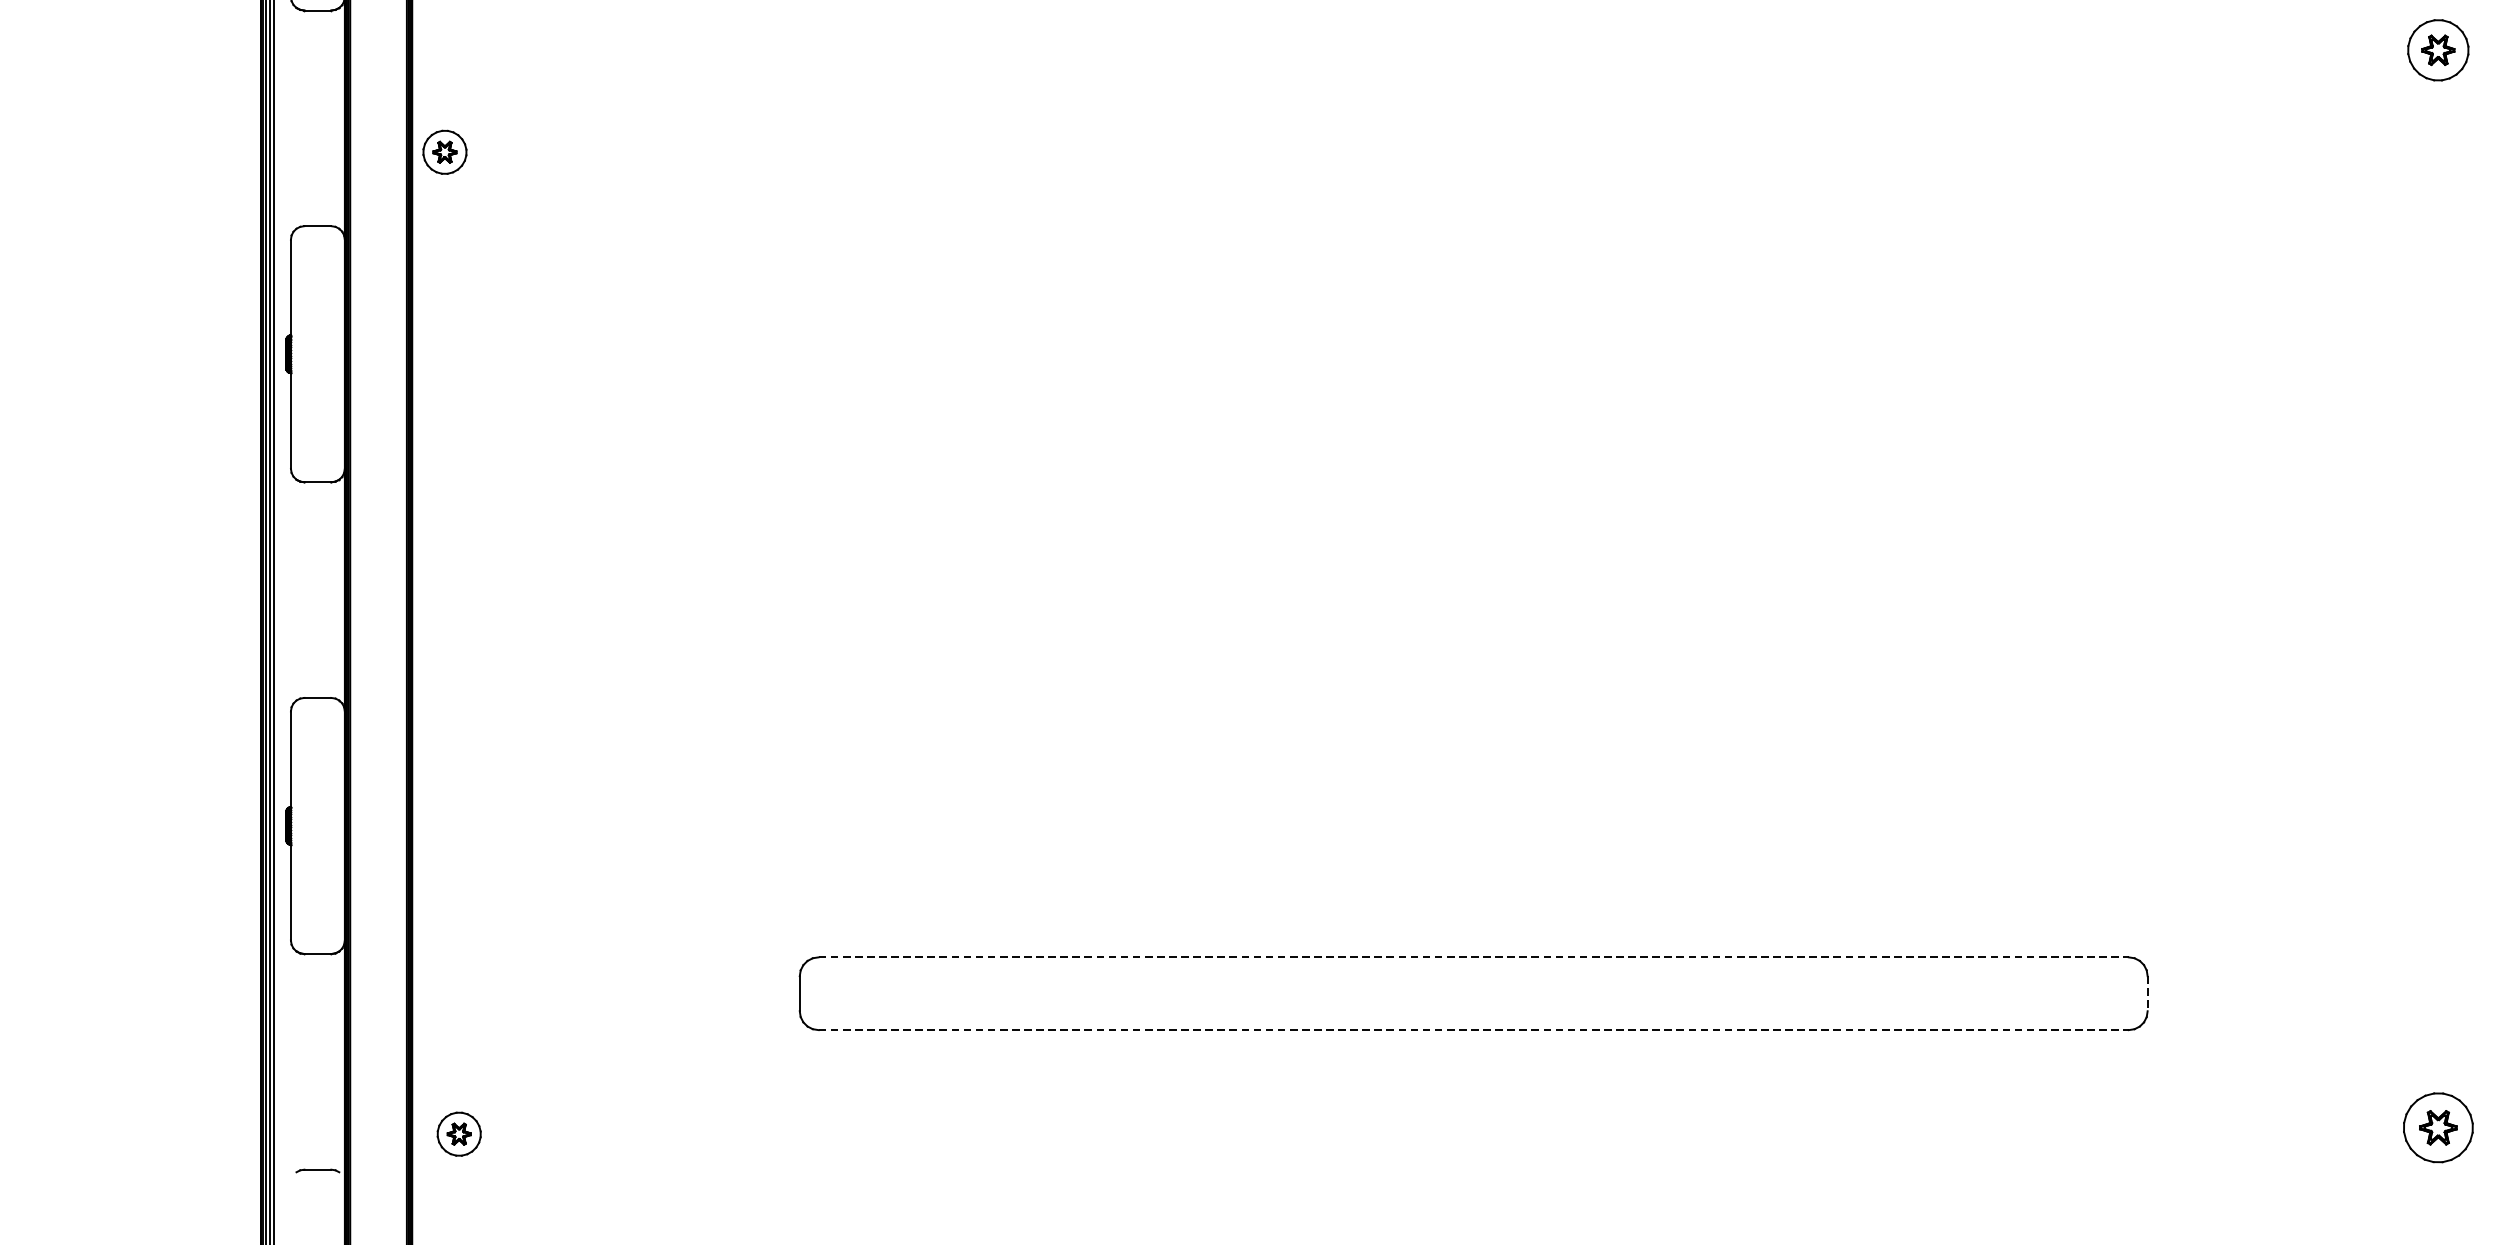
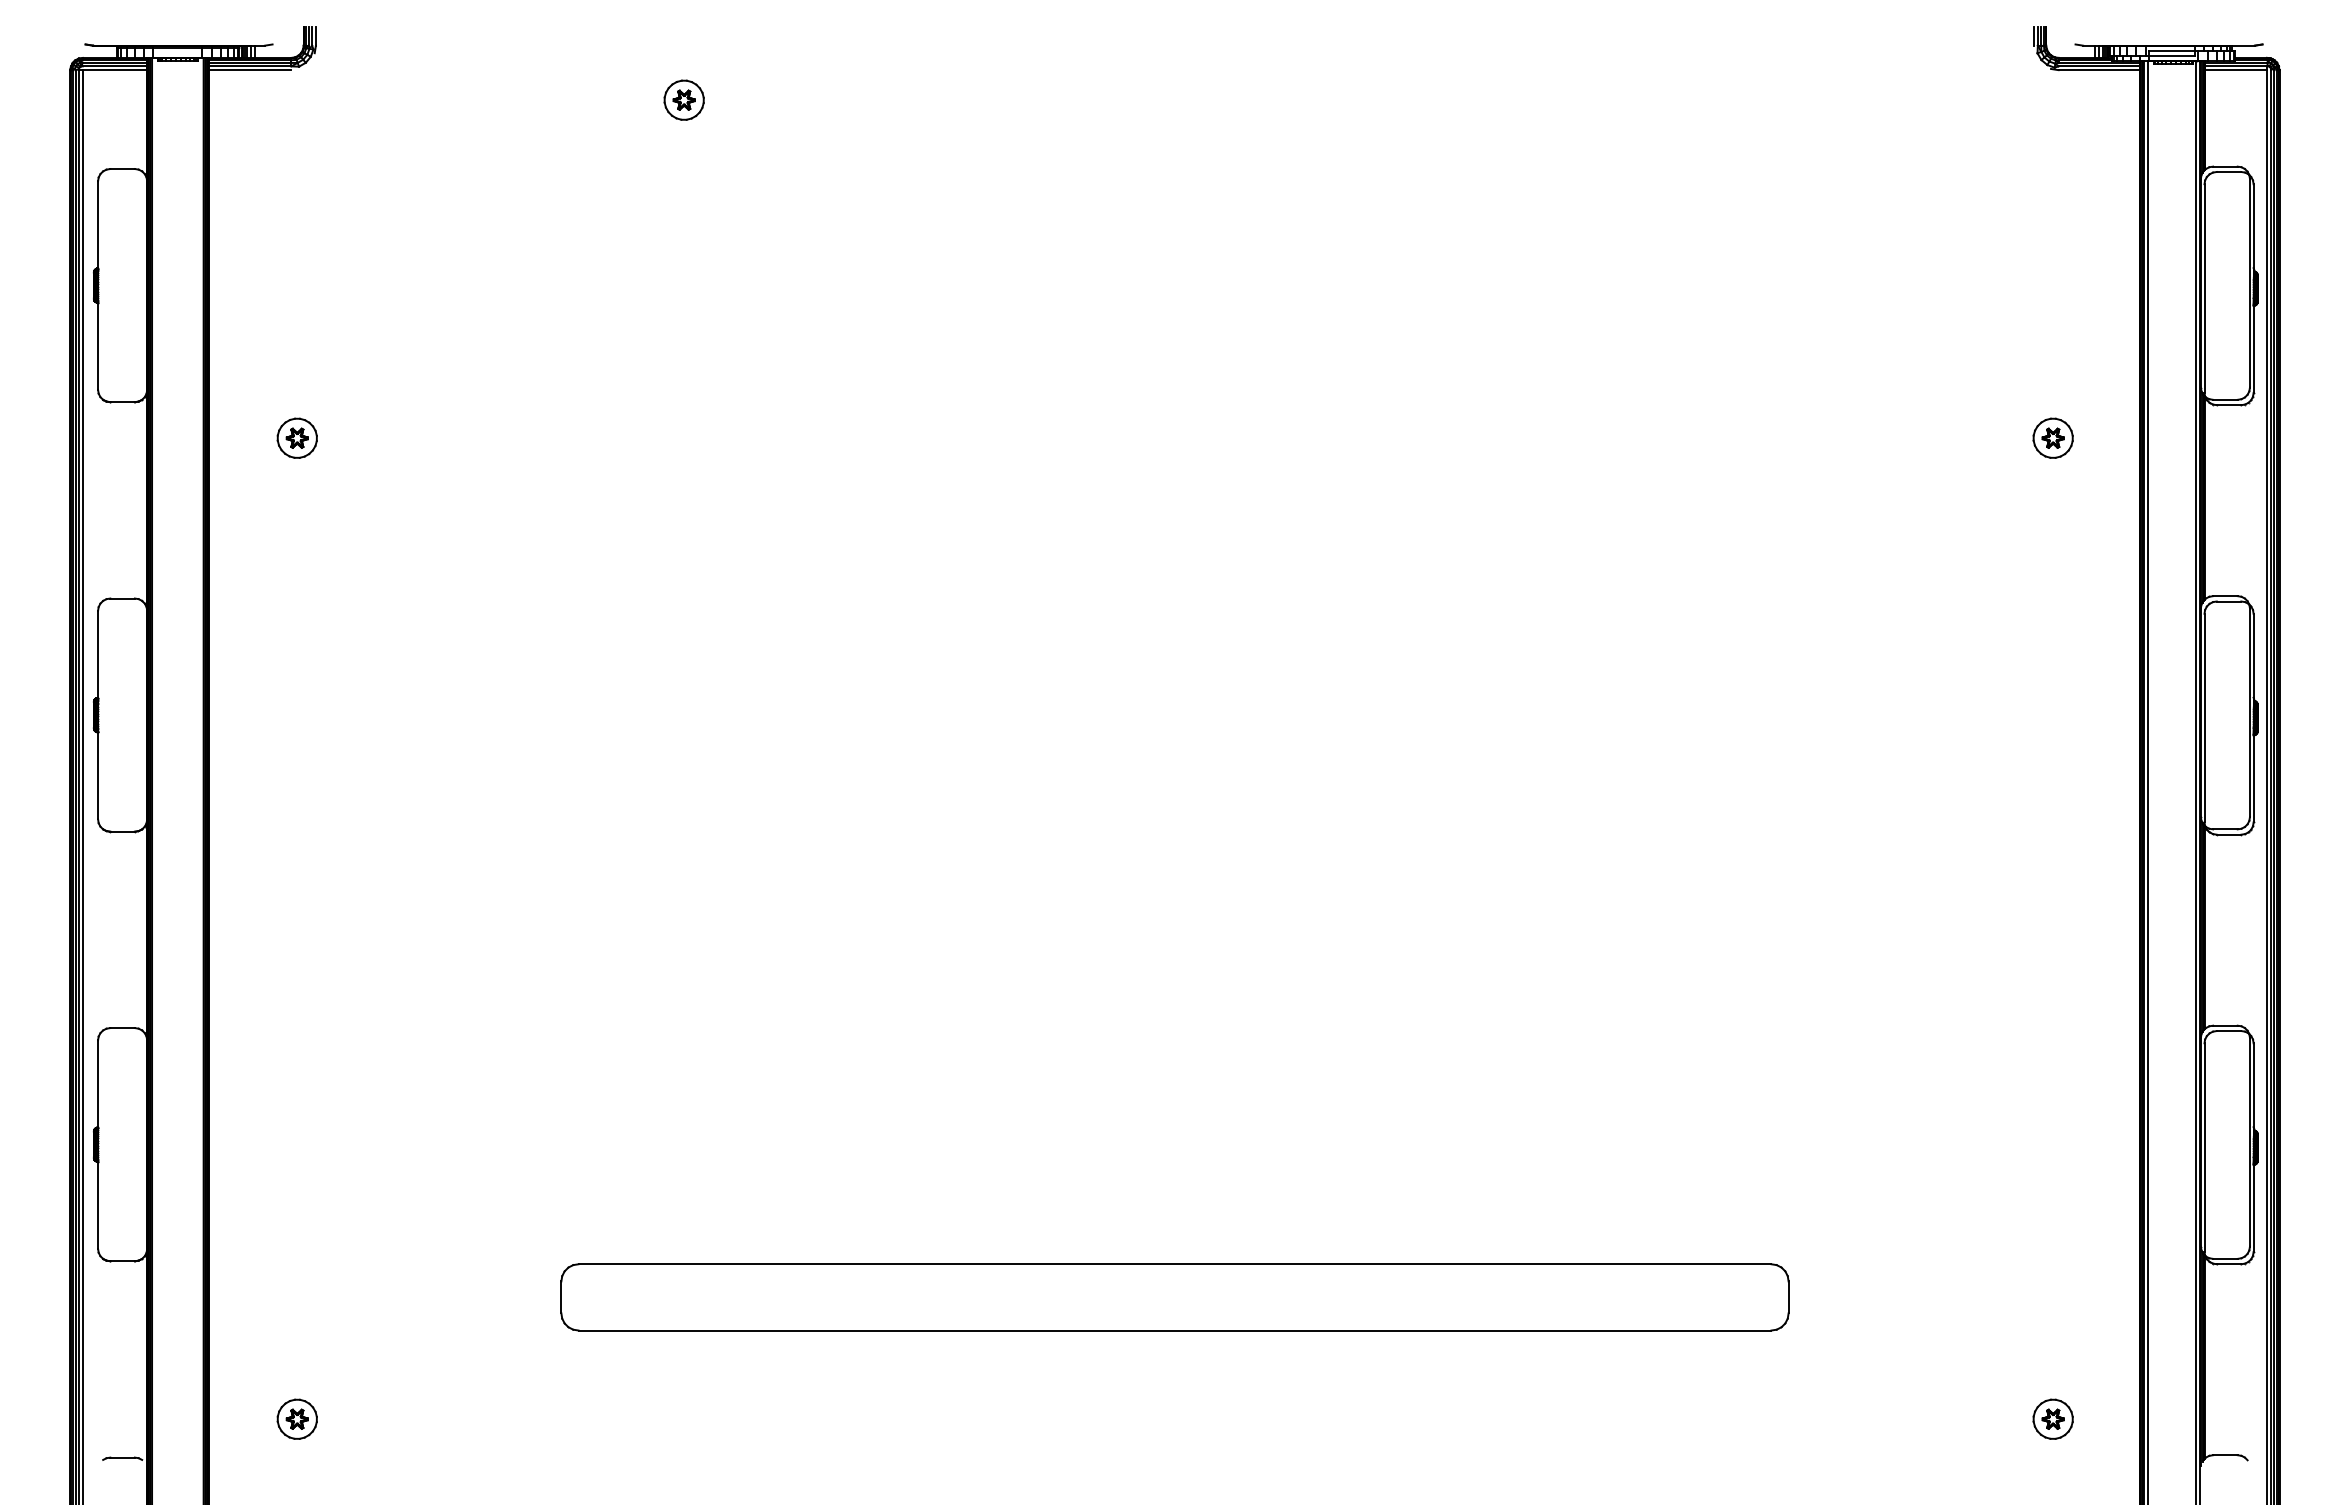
part: (2437, 49) -> (2052, 437), size x0.71
part: (444, 151) -> (296, 437), moved
line: (1474, 957) -> (1175, 1264), dashed -> solid
line: (2147, 993) -> (1788, 1297), dashed -> solid
line: (1474, 1030) -> (1175, 1330), dashed -> solid
part: (2437, 1126) -> (2052, 1418), size x0.62
part: (458, 1133) -> (296, 1418), moved

